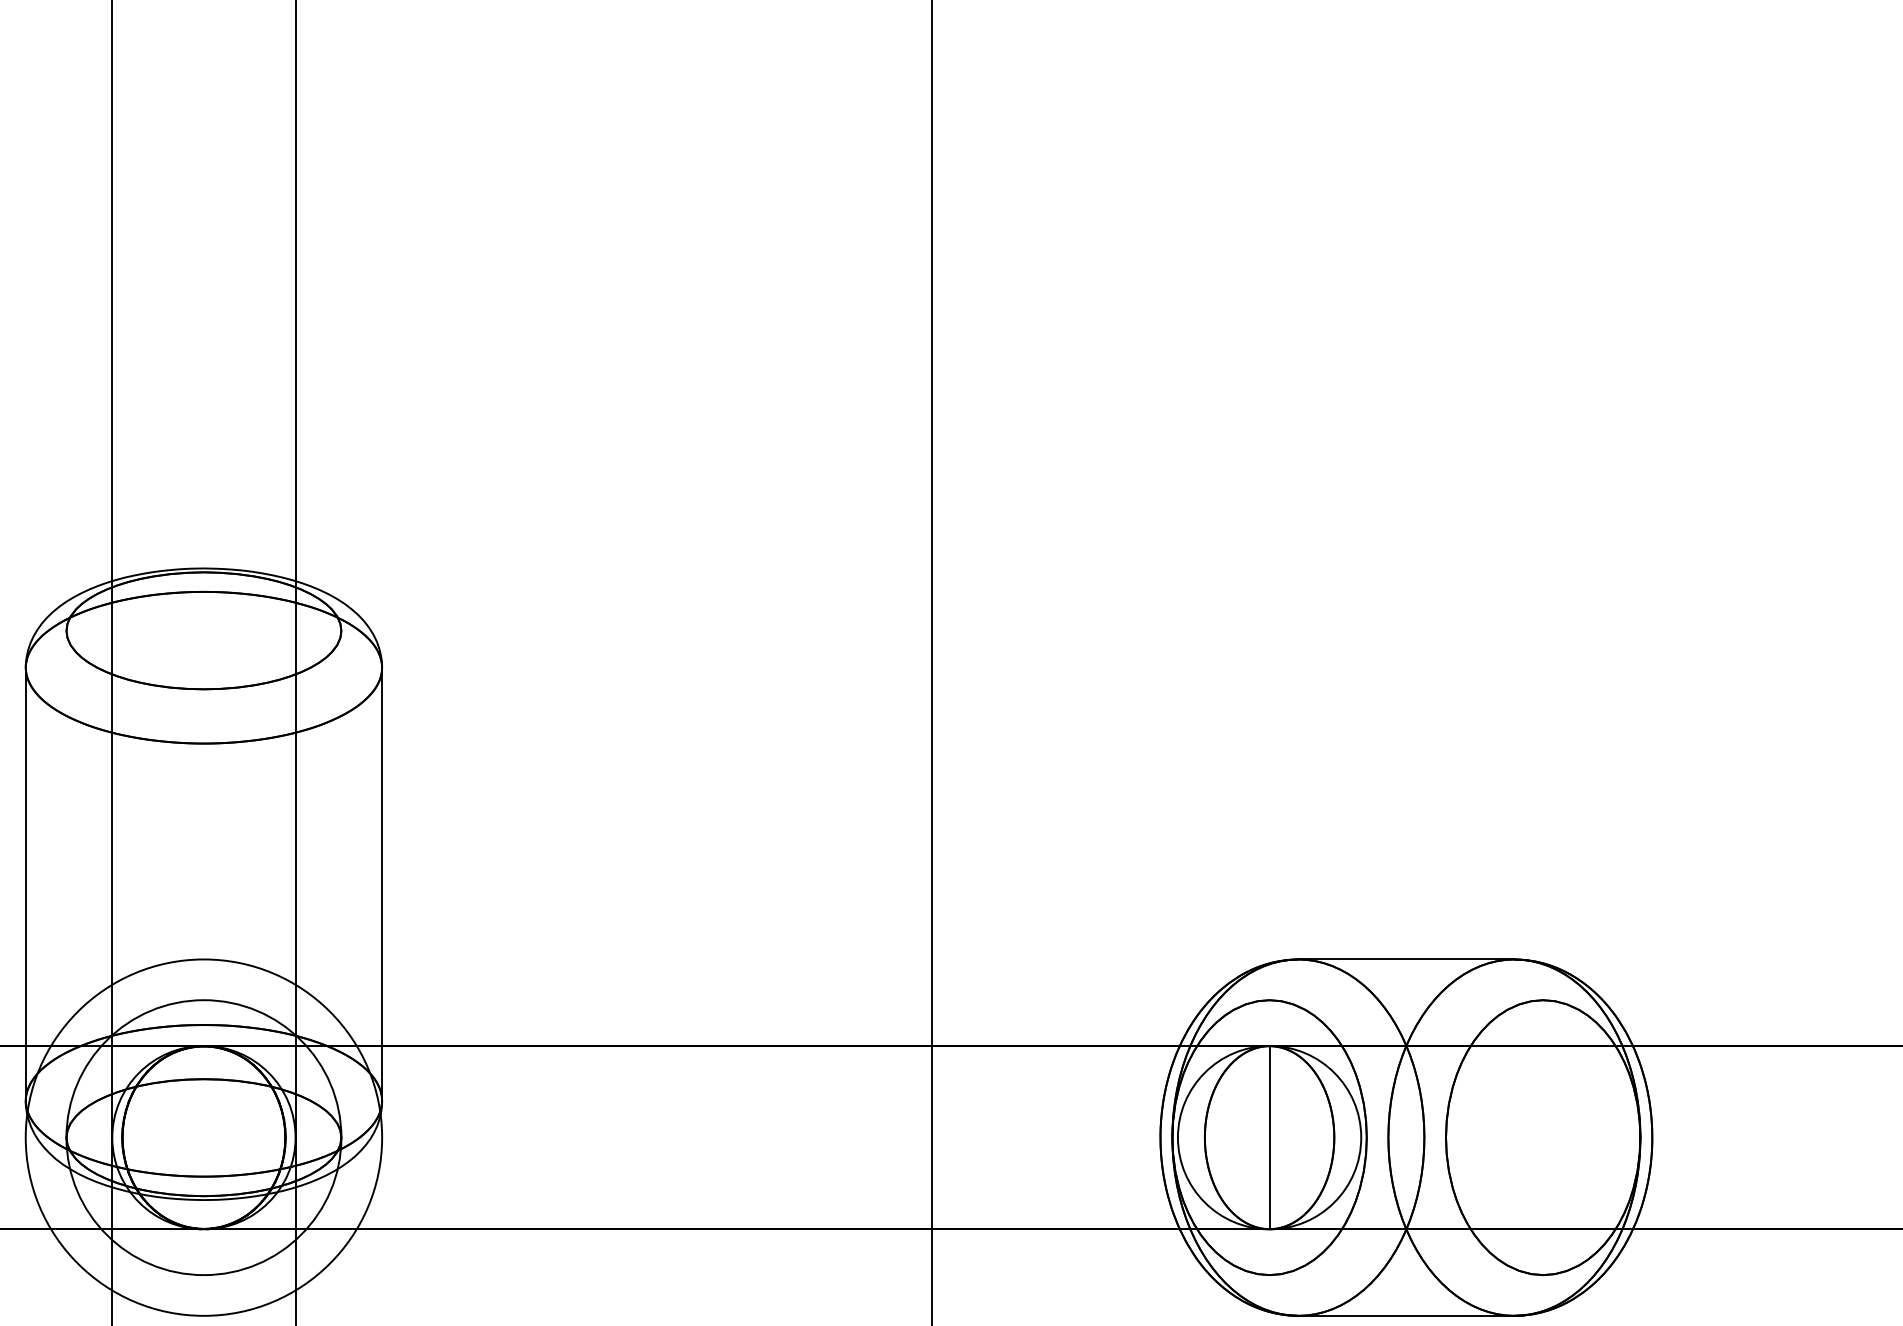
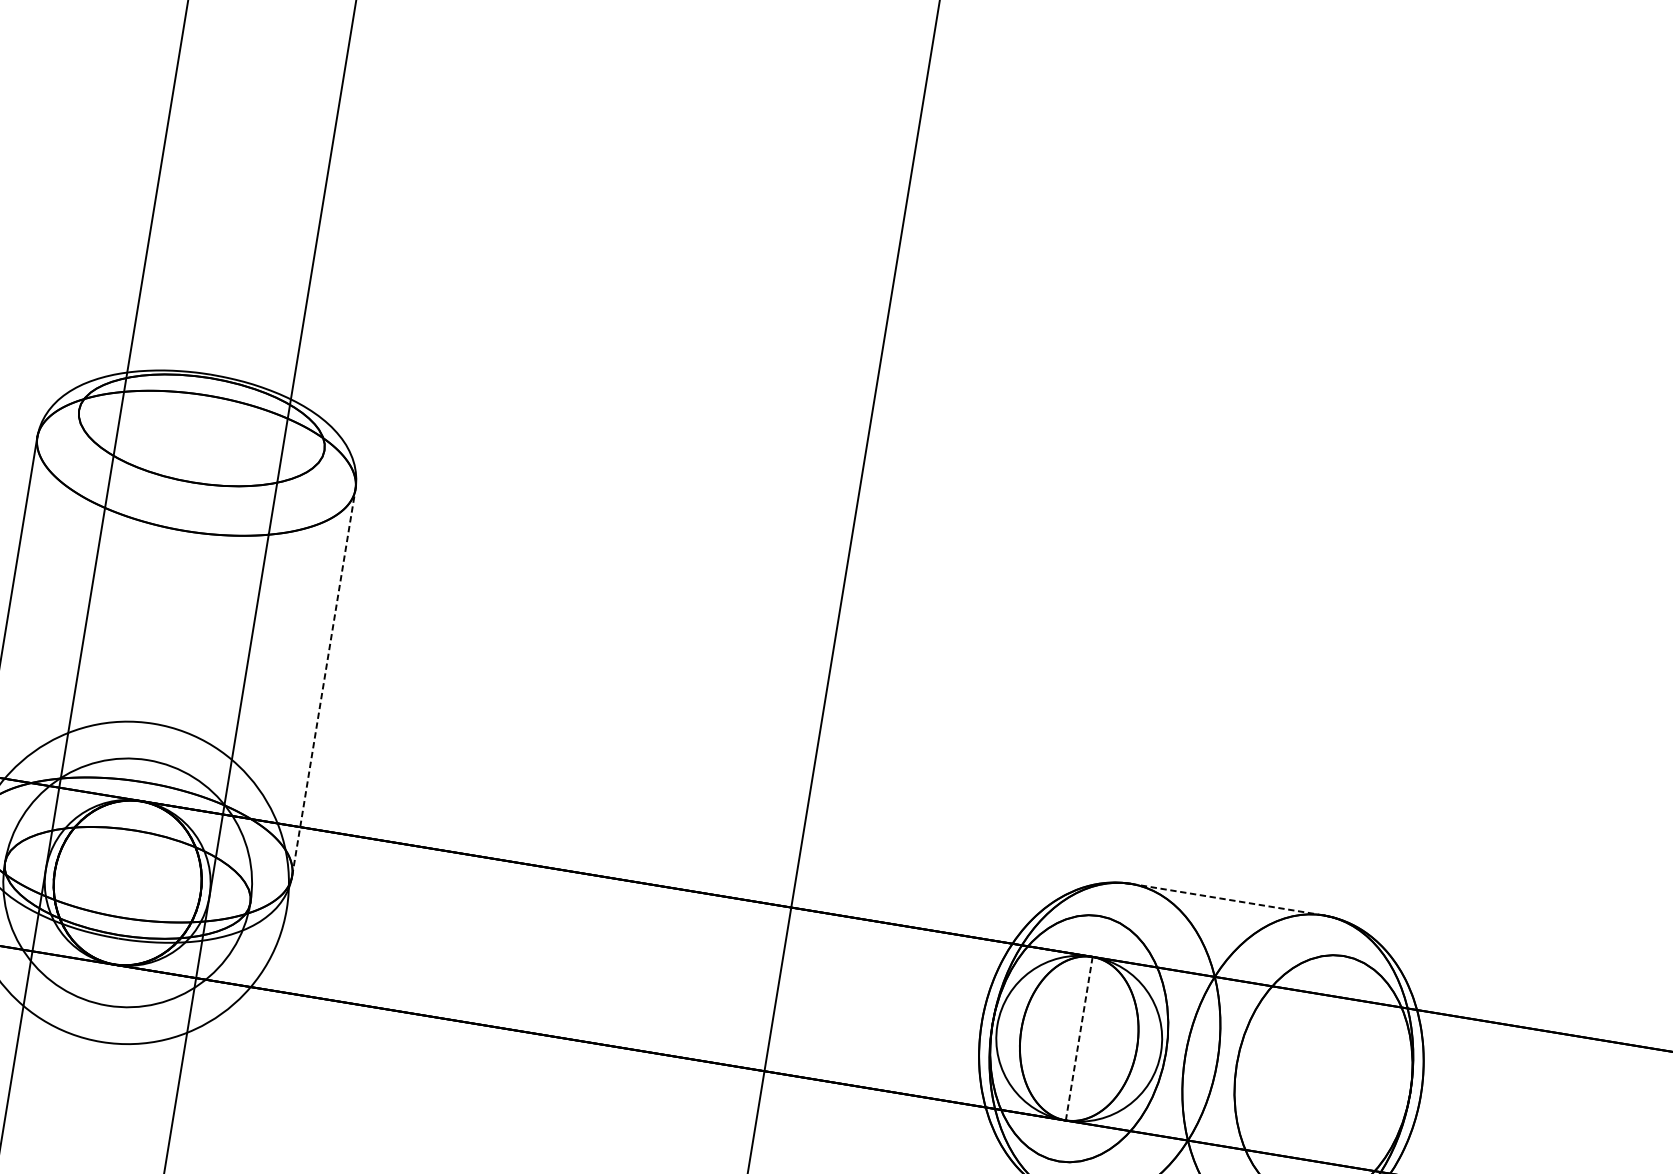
line: (382, 884) -> (324, 682), solid -> dashed
line: (1405, 959) -> (1226, 899), solid -> dashed
line: (1269, 1137) -> (1079, 1038), solid -> dashed

